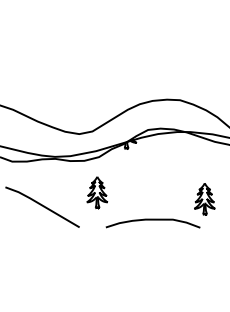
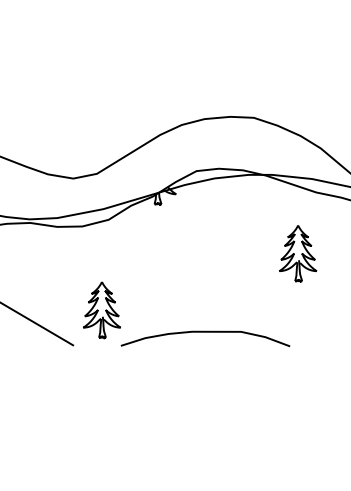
part: (97, 192) -> (102, 310), moved
part: (204, 199) -> (297, 254), moved

